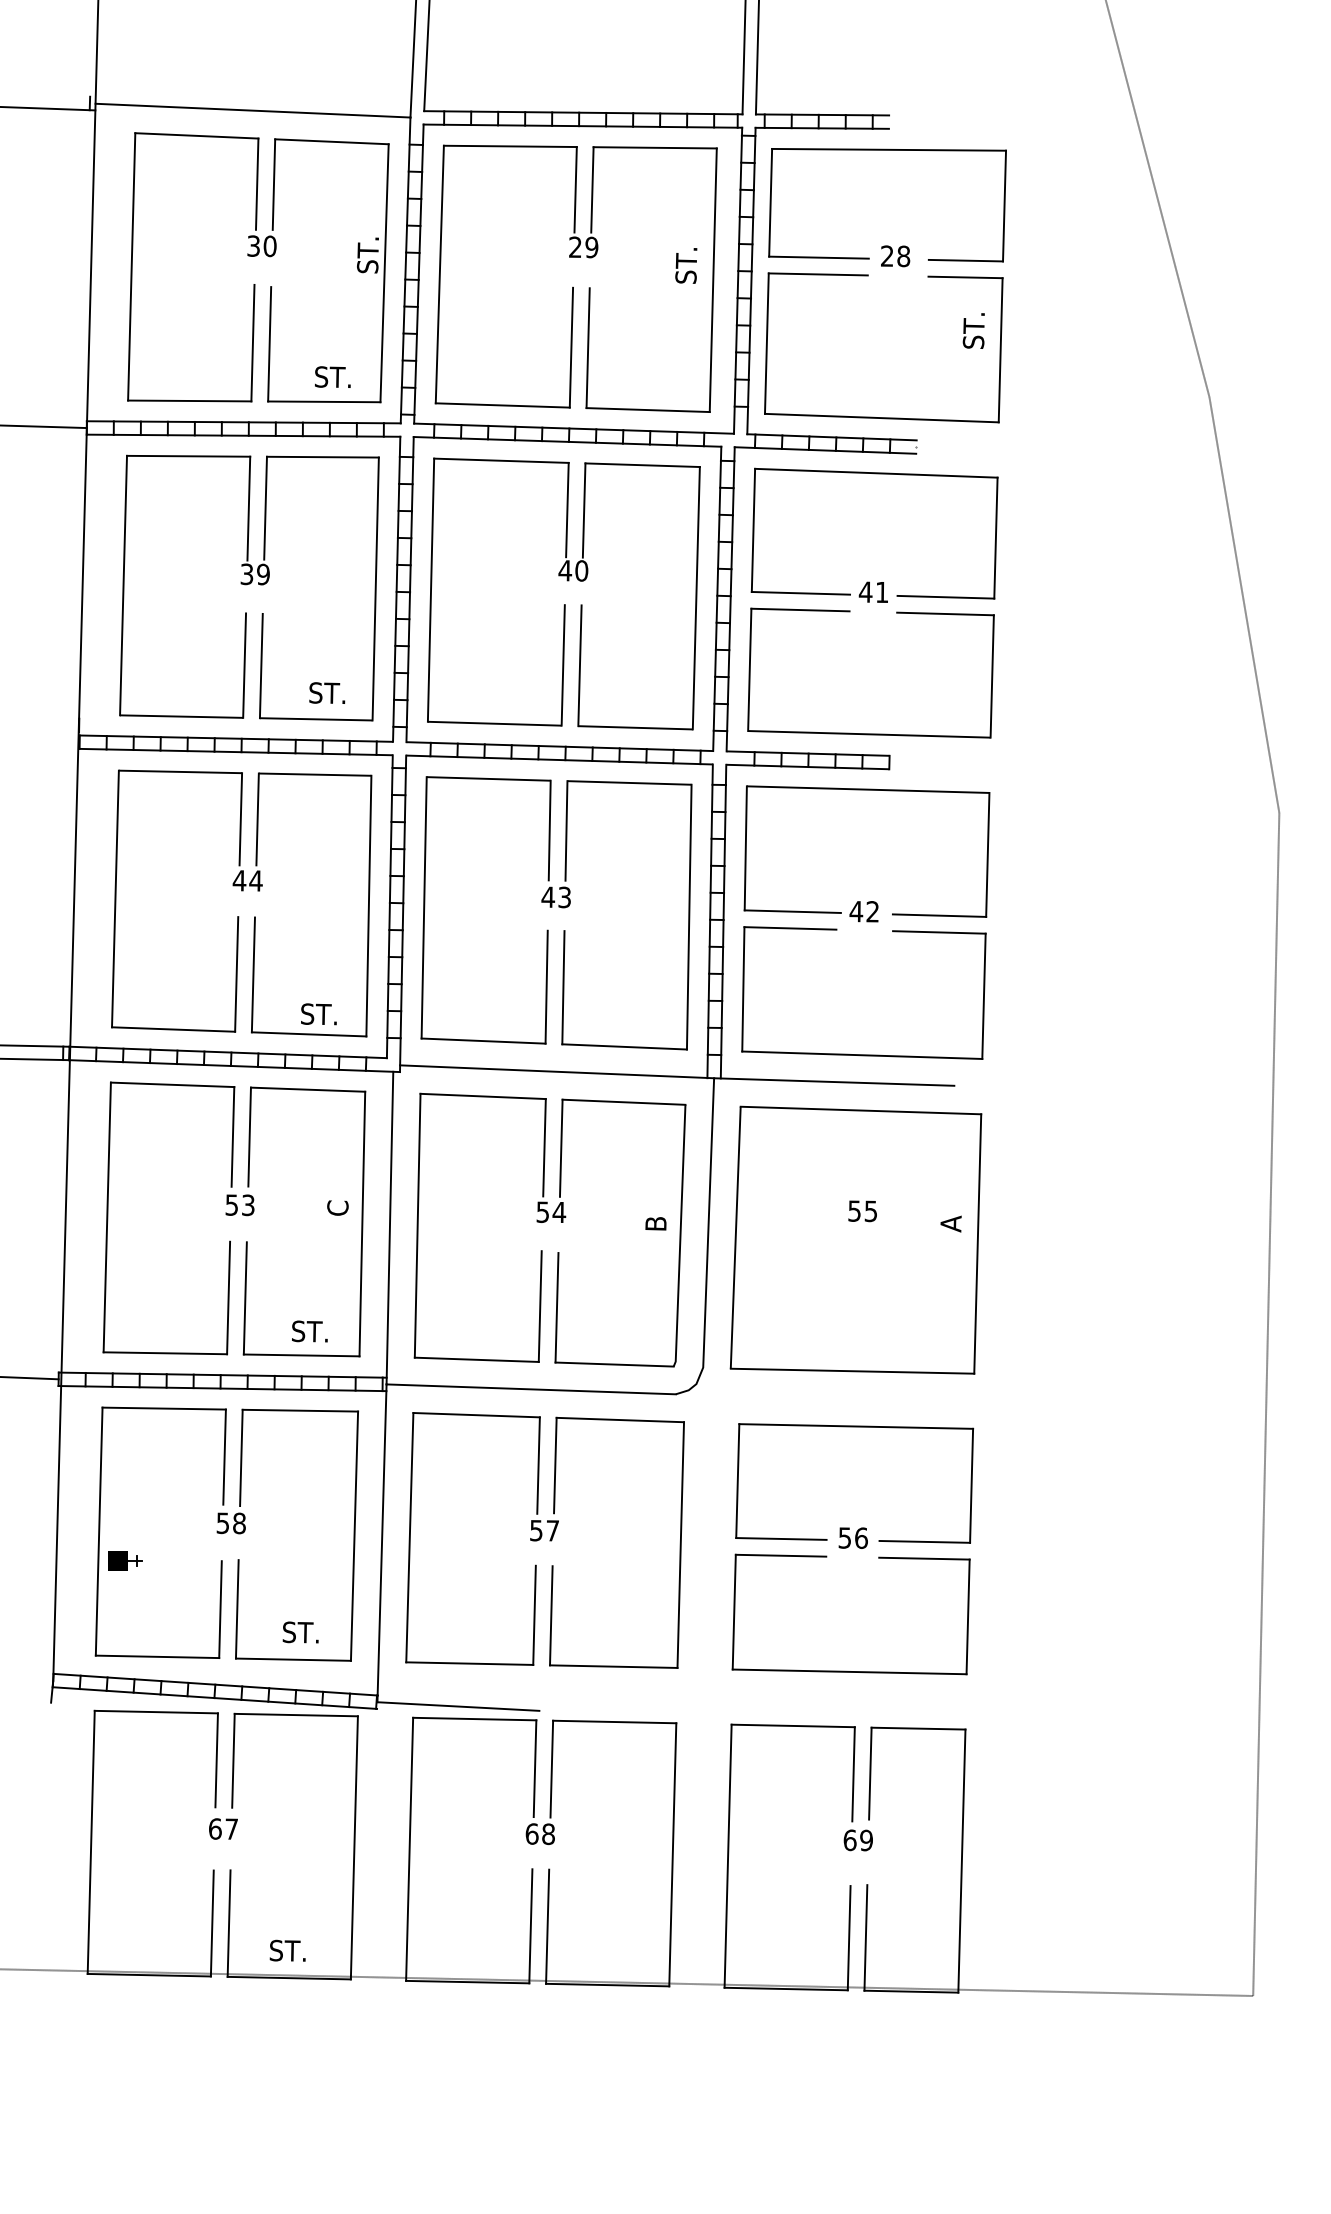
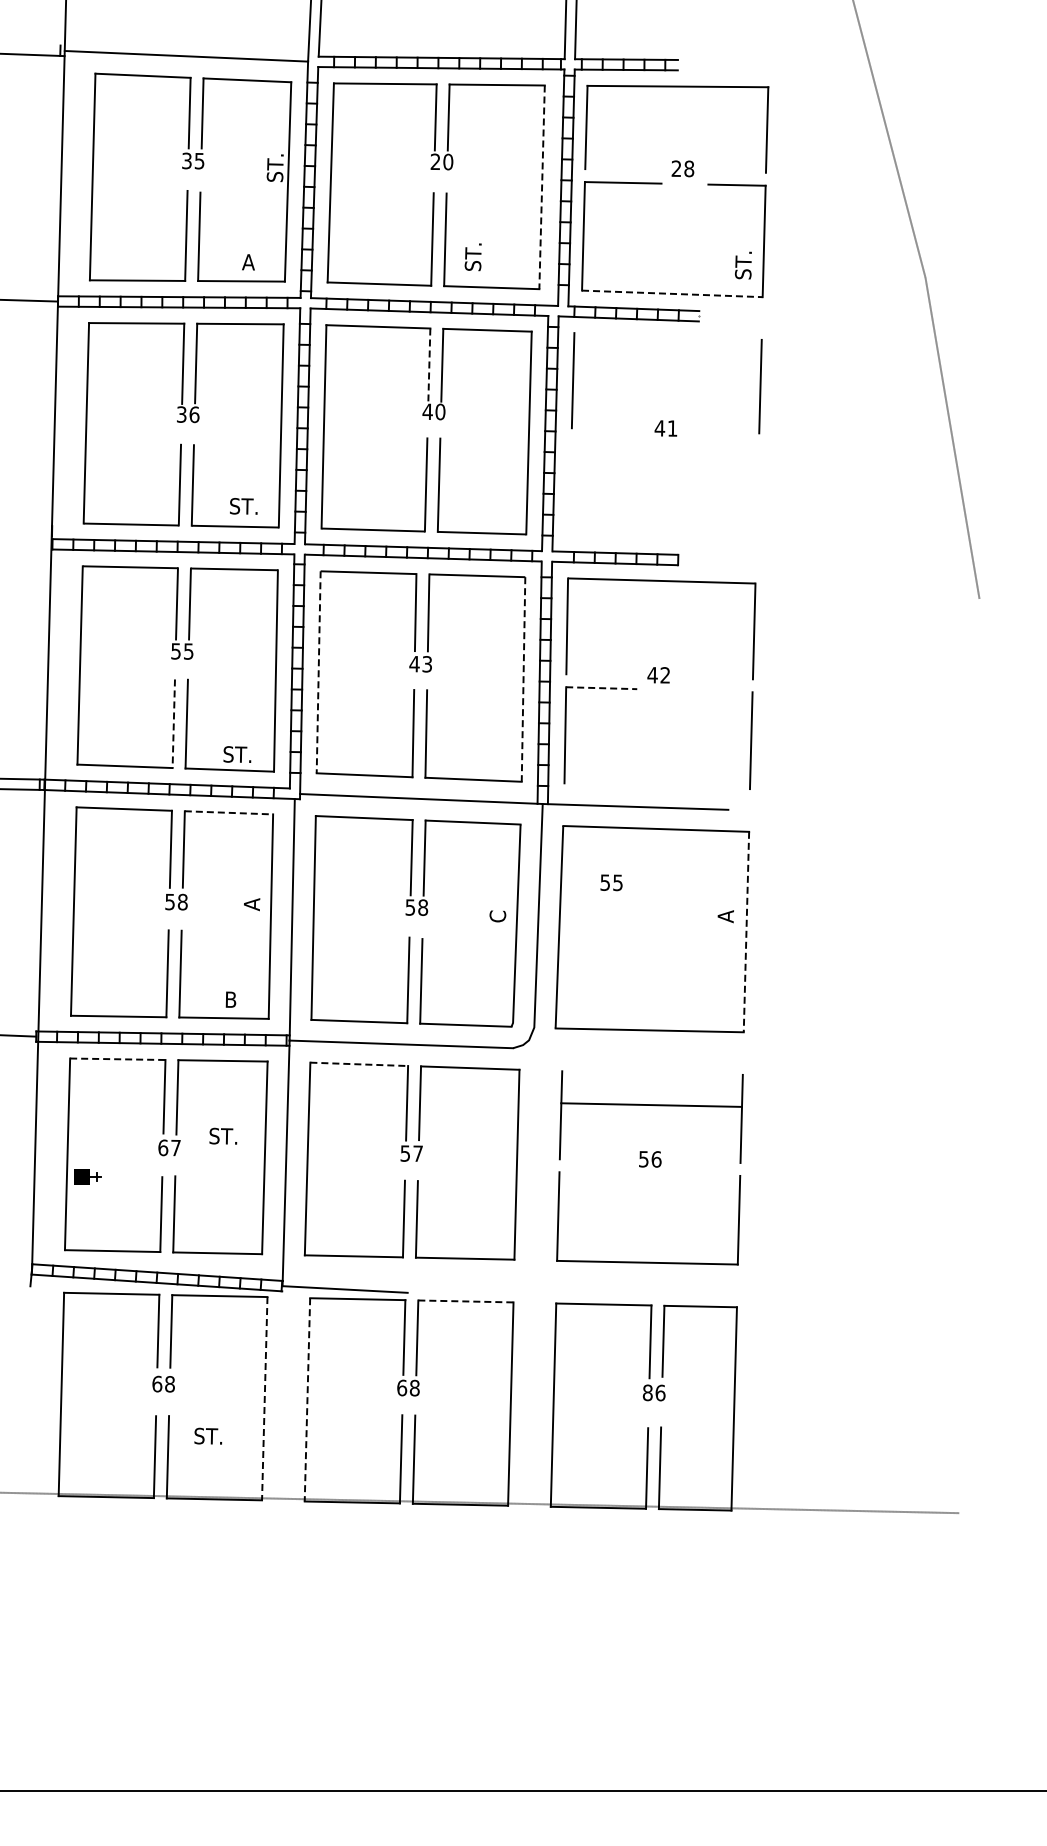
text: (269, 245) -> (199, 160), 30 -> 35
text: (592, 248) -> (448, 162), 29 -> 20
line: (818, 257) -> (623, 169), removed
line: (964, 259) -> (736, 171), removed
text: (685, 266) -> (472, 257), moved
line: (713, 280) -> (542, 187), solid -> dashed
text: (973, 330) -> (743, 265), moved
text: (332, 376) -> (247, 261), ST. -> A
line: (882, 417) -> (672, 293), solid -> dashed
line: (875, 473) -> (667, 336), removed
line: (567, 510) -> (429, 365), solid -> dashed
text: (263, 574) -> (194, 414), 39 -> 36
line: (800, 593) -> (609, 429), removed
line: (945, 597) -> (721, 432), removed
part: (870, 733) -> (663, 537), removed
text: (246, 880) -> (181, 651), 44 -> 55
line: (423, 908) -> (318, 672), solid -> dashed
line: (792, 911) -> (603, 675), removed
line: (938, 915) -> (716, 678), removed
line: (689, 917) -> (523, 679), solid -> dashed
line: (790, 928) -> (601, 688), solid -> dashed
line: (938, 932) -> (716, 691), removed
line: (236, 975) -> (173, 724), solid -> dashed
line: (861, 1055) -> (656, 786), removed
line: (308, 1089) -> (229, 812), solid -> dashed
text: (247, 1204) -> (182, 901), 53 -> 58
text: (337, 1208) -> (251, 904), C -> A
text: (862, 1210) -> (611, 882), moved
text: (558, 1212) -> (422, 907), 54 -> 58
text: (655, 1223) -> (497, 916), B -> C
line: (977, 1244) -> (746, 932), solid -> dashed
text: (310, 1331) -> (230, 999), ST. -> B
line: (1266, 1403) -> (969, 1055), removed
line: (163, 1408) -> (117, 1059), solid -> dashed
line: (476, 1415) -> (359, 1064), solid -> dashed
line: (856, 1425) -> (651, 1104), moved
text: (231, 1522) -> (169, 1147), 58 -> 67
line: (781, 1538) -> (594, 1159), removed
line: (924, 1540) -> (705, 1161), removed
line: (781, 1555) -> (594, 1172), removed
line: (924, 1557) -> (705, 1174), removed
text: (300, 1631) -> (223, 1135), moved
line: (614, 1722) -> (465, 1301), solid -> dashed
text: (231, 1829) -> (169, 1384), 67 -> 68
text: (857, 1839) -> (653, 1392), 69 -> 86
line: (354, 1847) -> (264, 1398), solid -> dashed
line: (409, 1848) -> (307, 1399), solid -> dashed
text: (286, 1949) -> (207, 1435), moved

